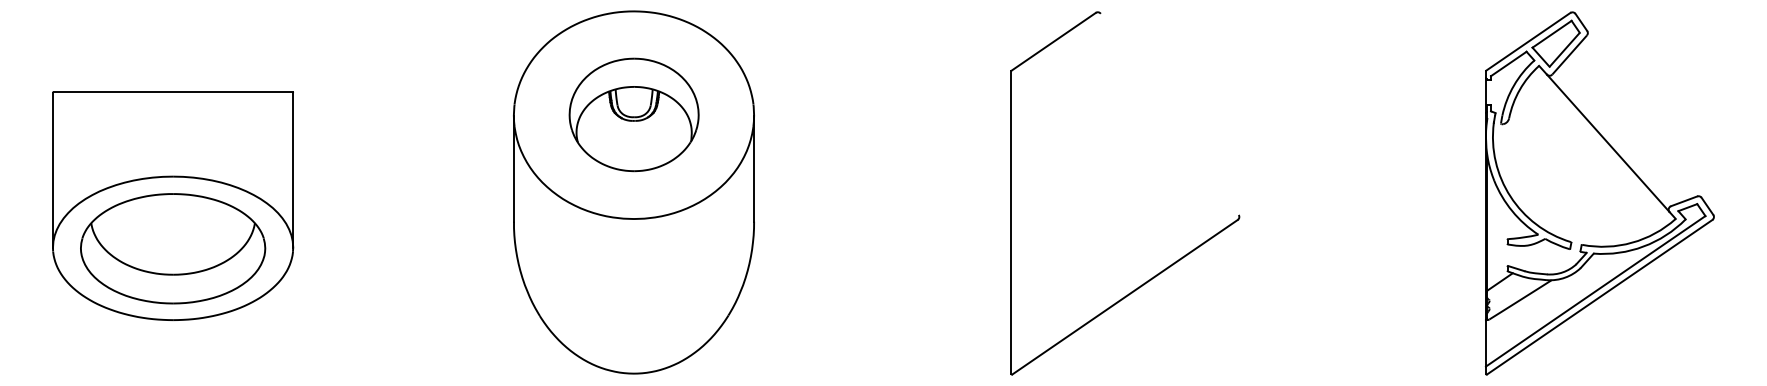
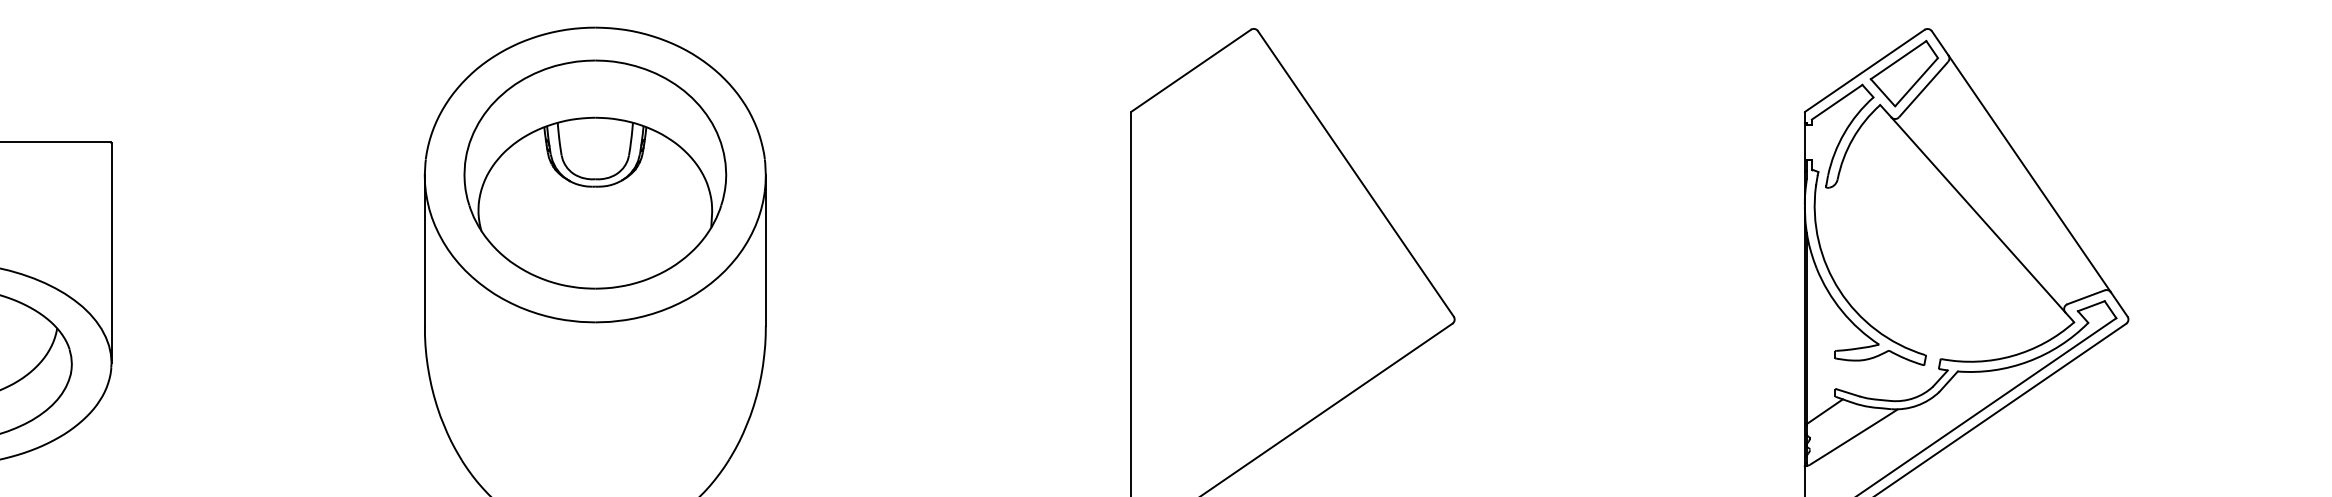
line: (1169, 113) -> (1355, 172), added
part: (634, 114) -> (596, 174), size x1.43
line: (1644, 114) -> (2029, 174), added

